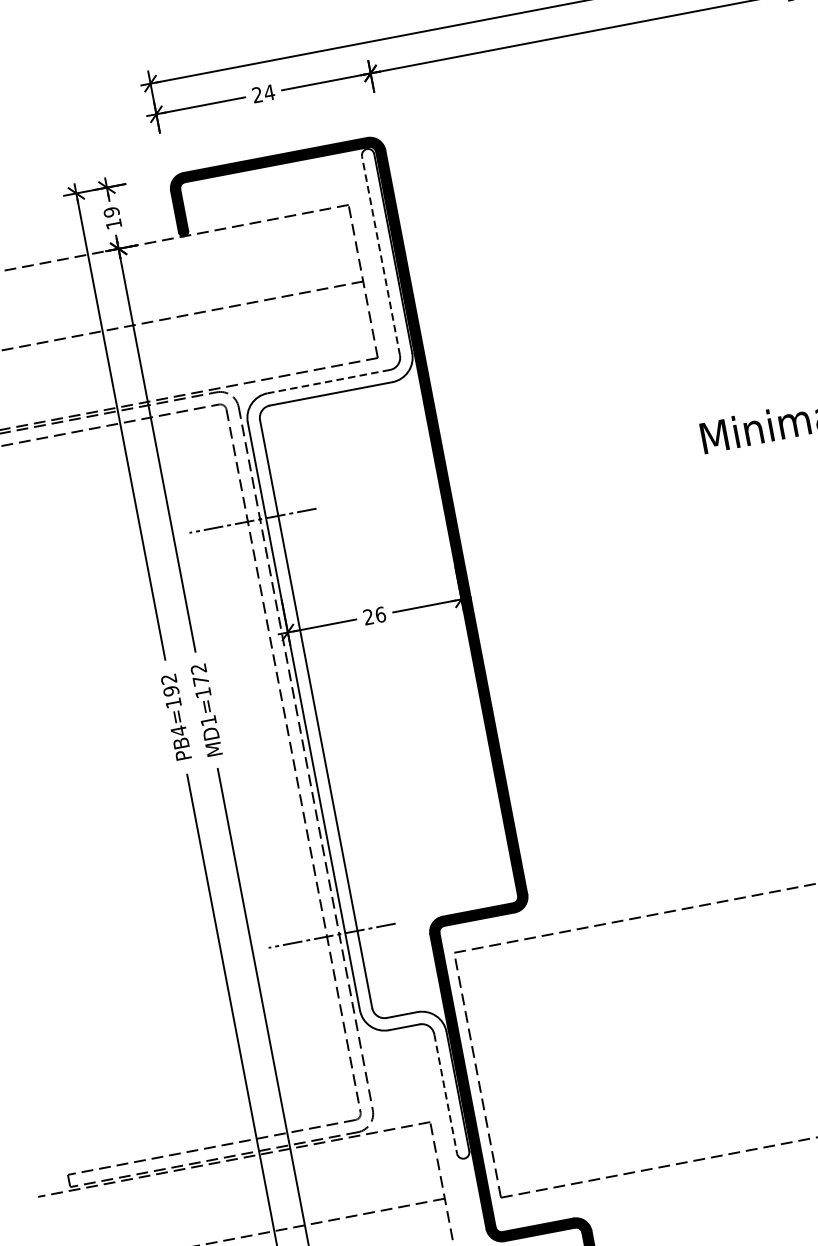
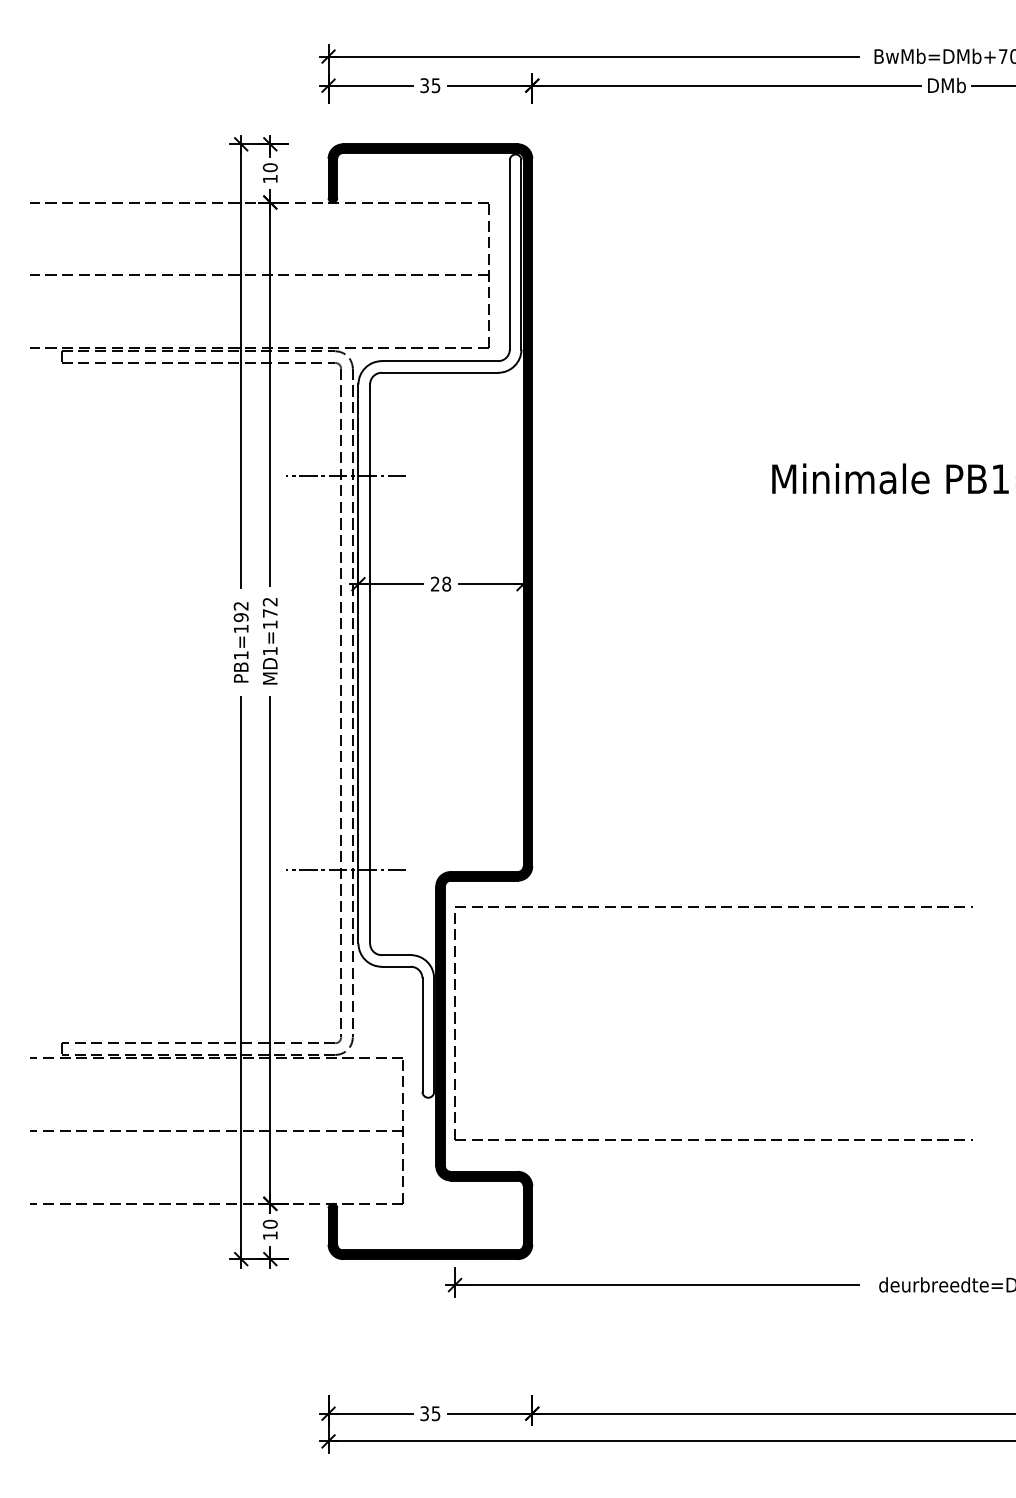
text: (263, 93) -> (430, 85), 24 -> 35
text: (111, 211) -> (270, 167), 19 -> 10
line: (380, 255) -> (509, 254), dashed -> solid
line: (328, 382) -> (439, 361), dashed -> solid
text: (380, 614) -> (446, 583), 26 -> 28
text: (179, 730) -> (241, 655), PB4=192 -> PB1=192
line: (445, 1094) -> (422, 1035), dashed -> solid

